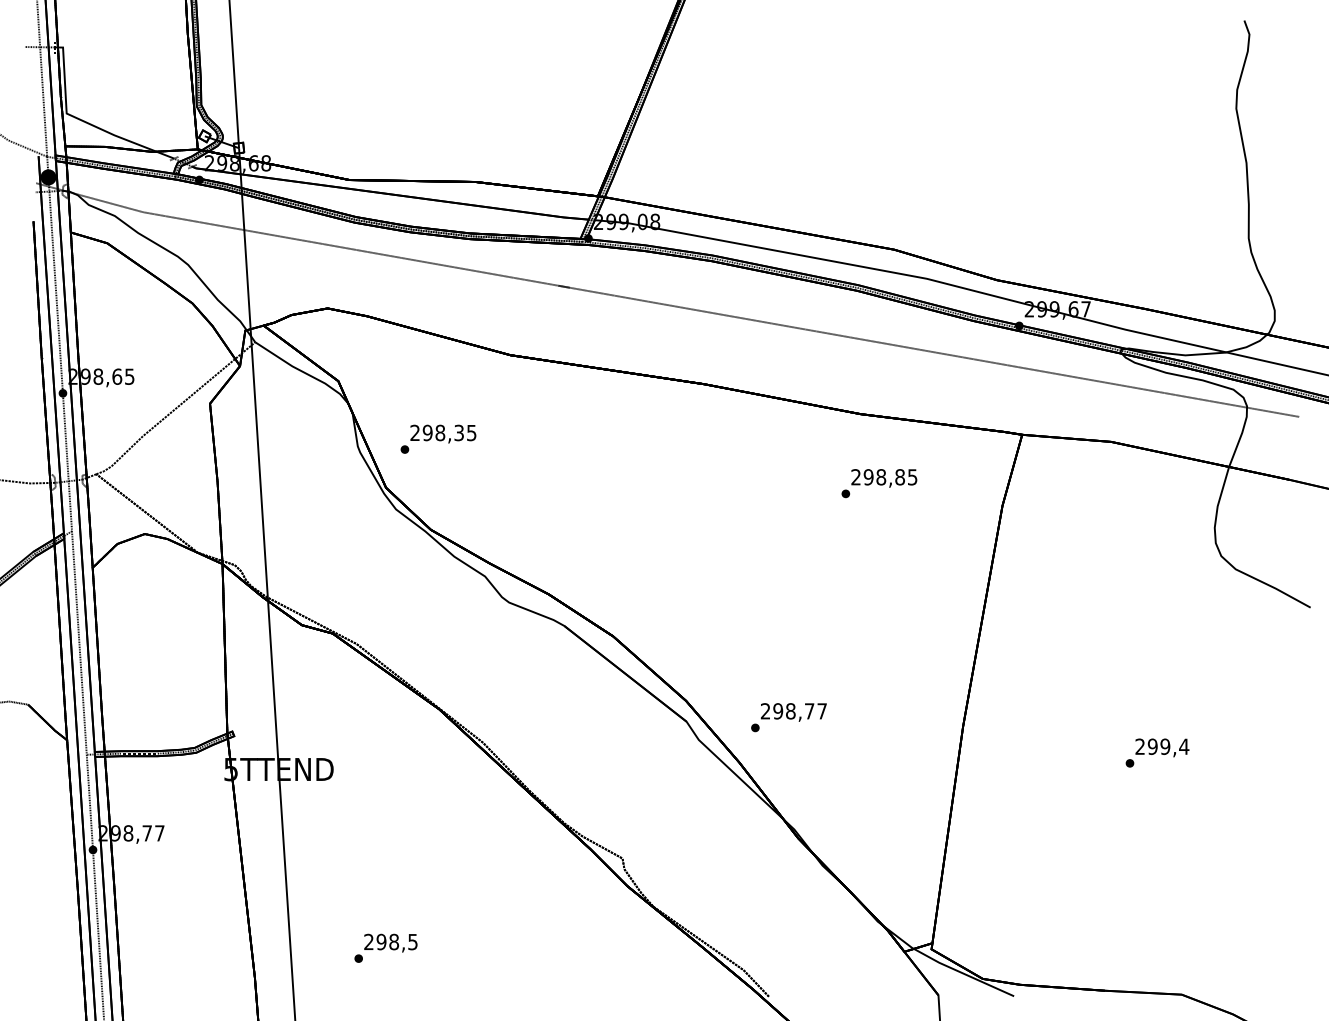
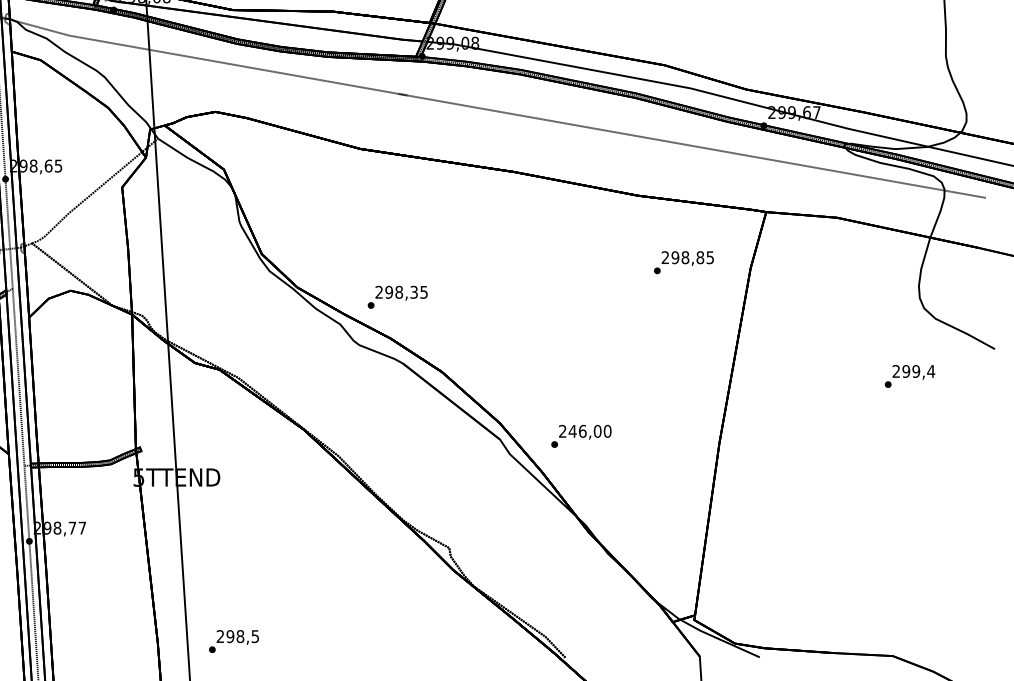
text: (438, 438) -> (397, 296), moved
text: (879, 483) -> (684, 262), moved
text: (800, 711) -> (590, 431), 298,77 -> 246,00
text: (1157, 752) -> (910, 376), moved
text: (385, 947) -> (233, 640), moved

